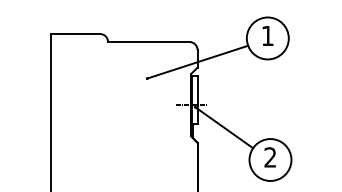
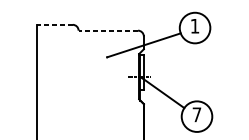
line: (75, 34) -> (54, 25), solid -> dashed
line: (148, 42) -> (108, 31), solid -> dashed
text: (270, 157) -> (197, 114), 2 -> 7

